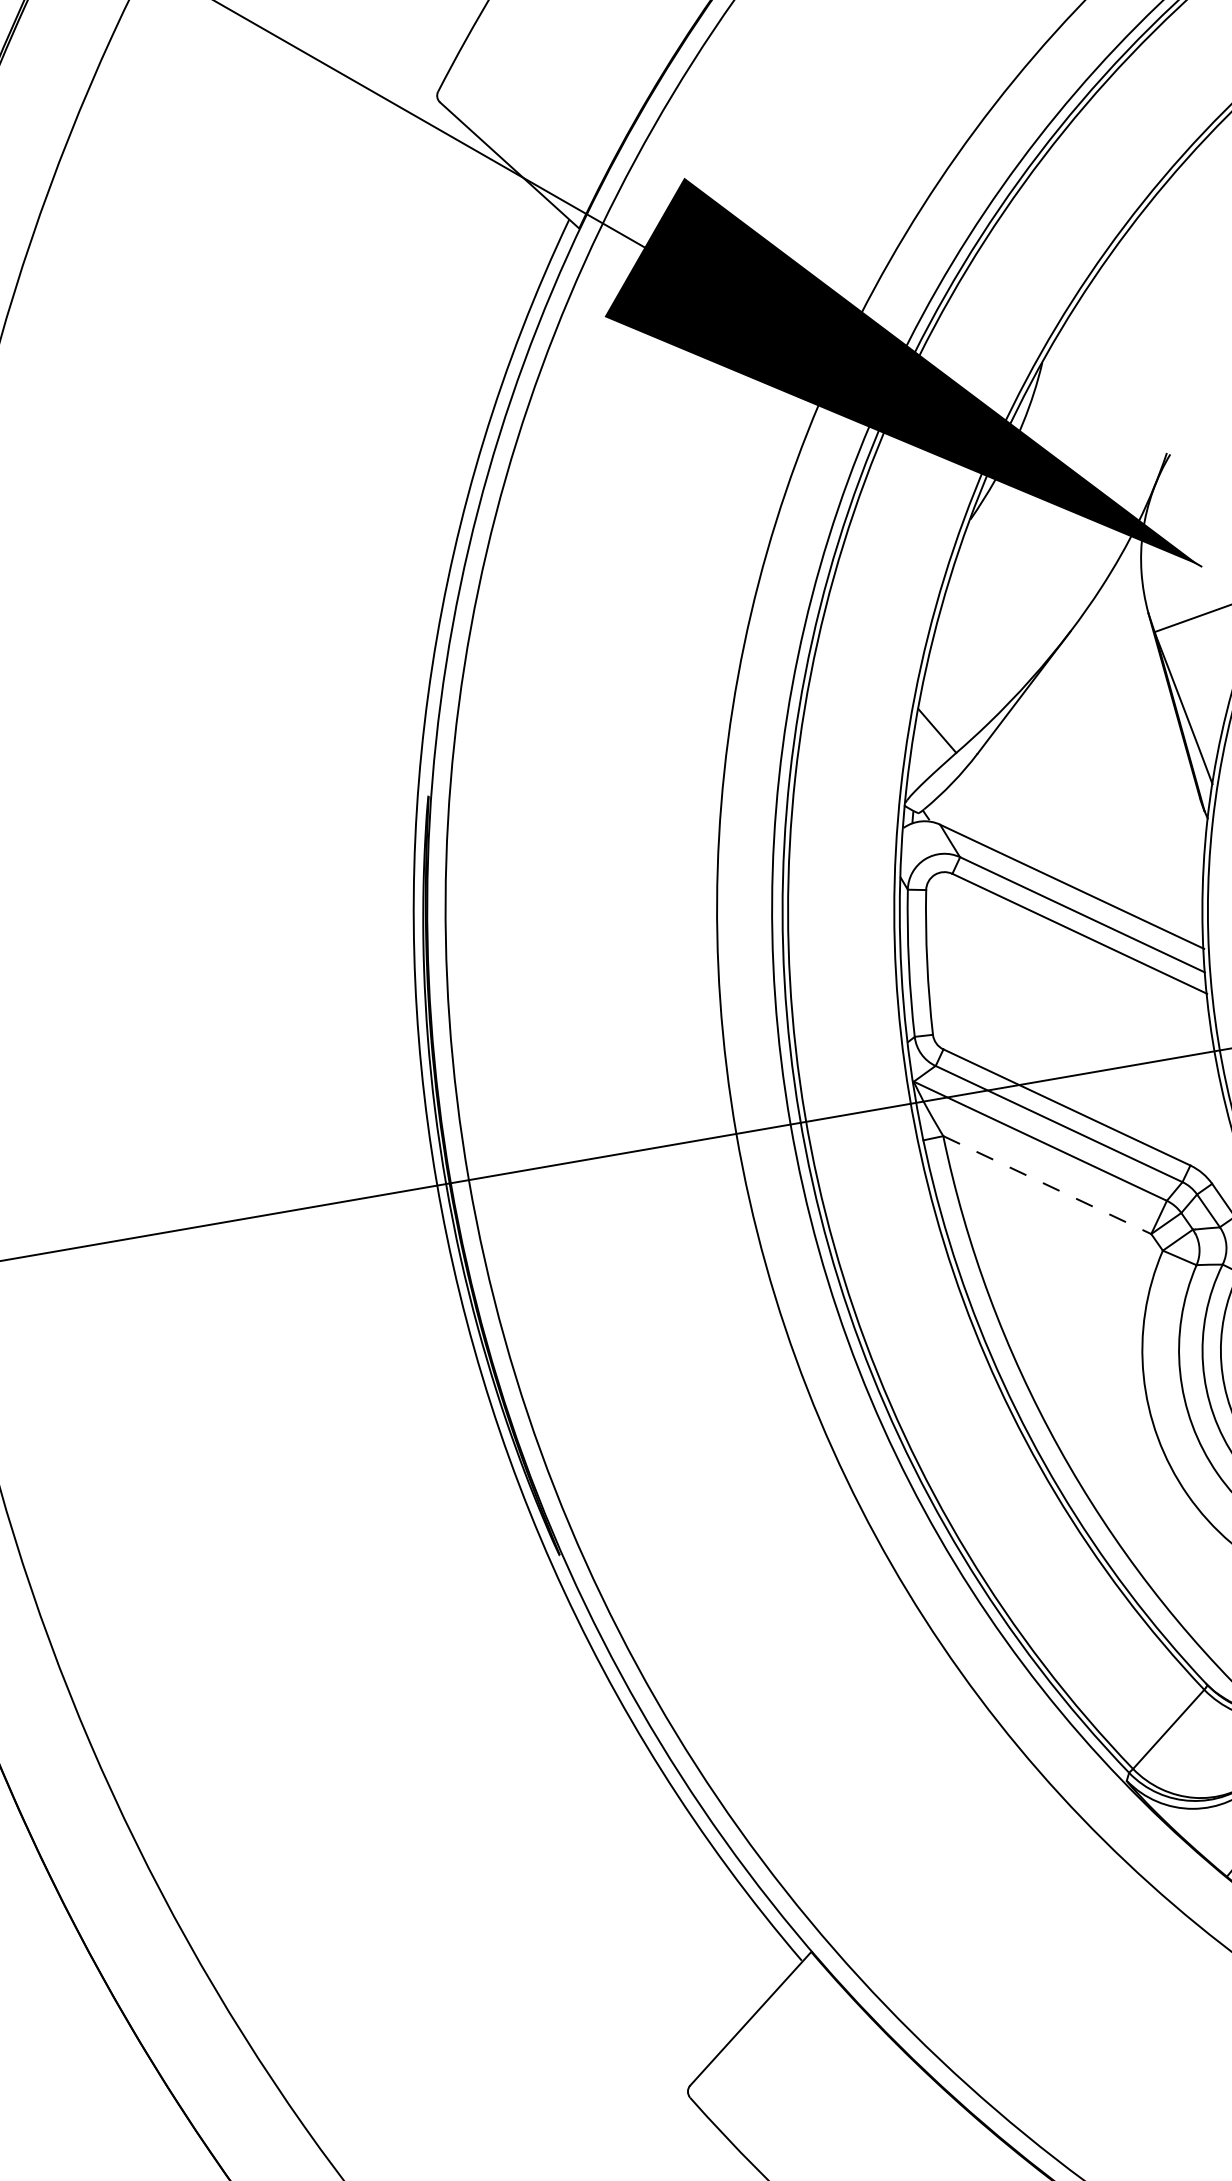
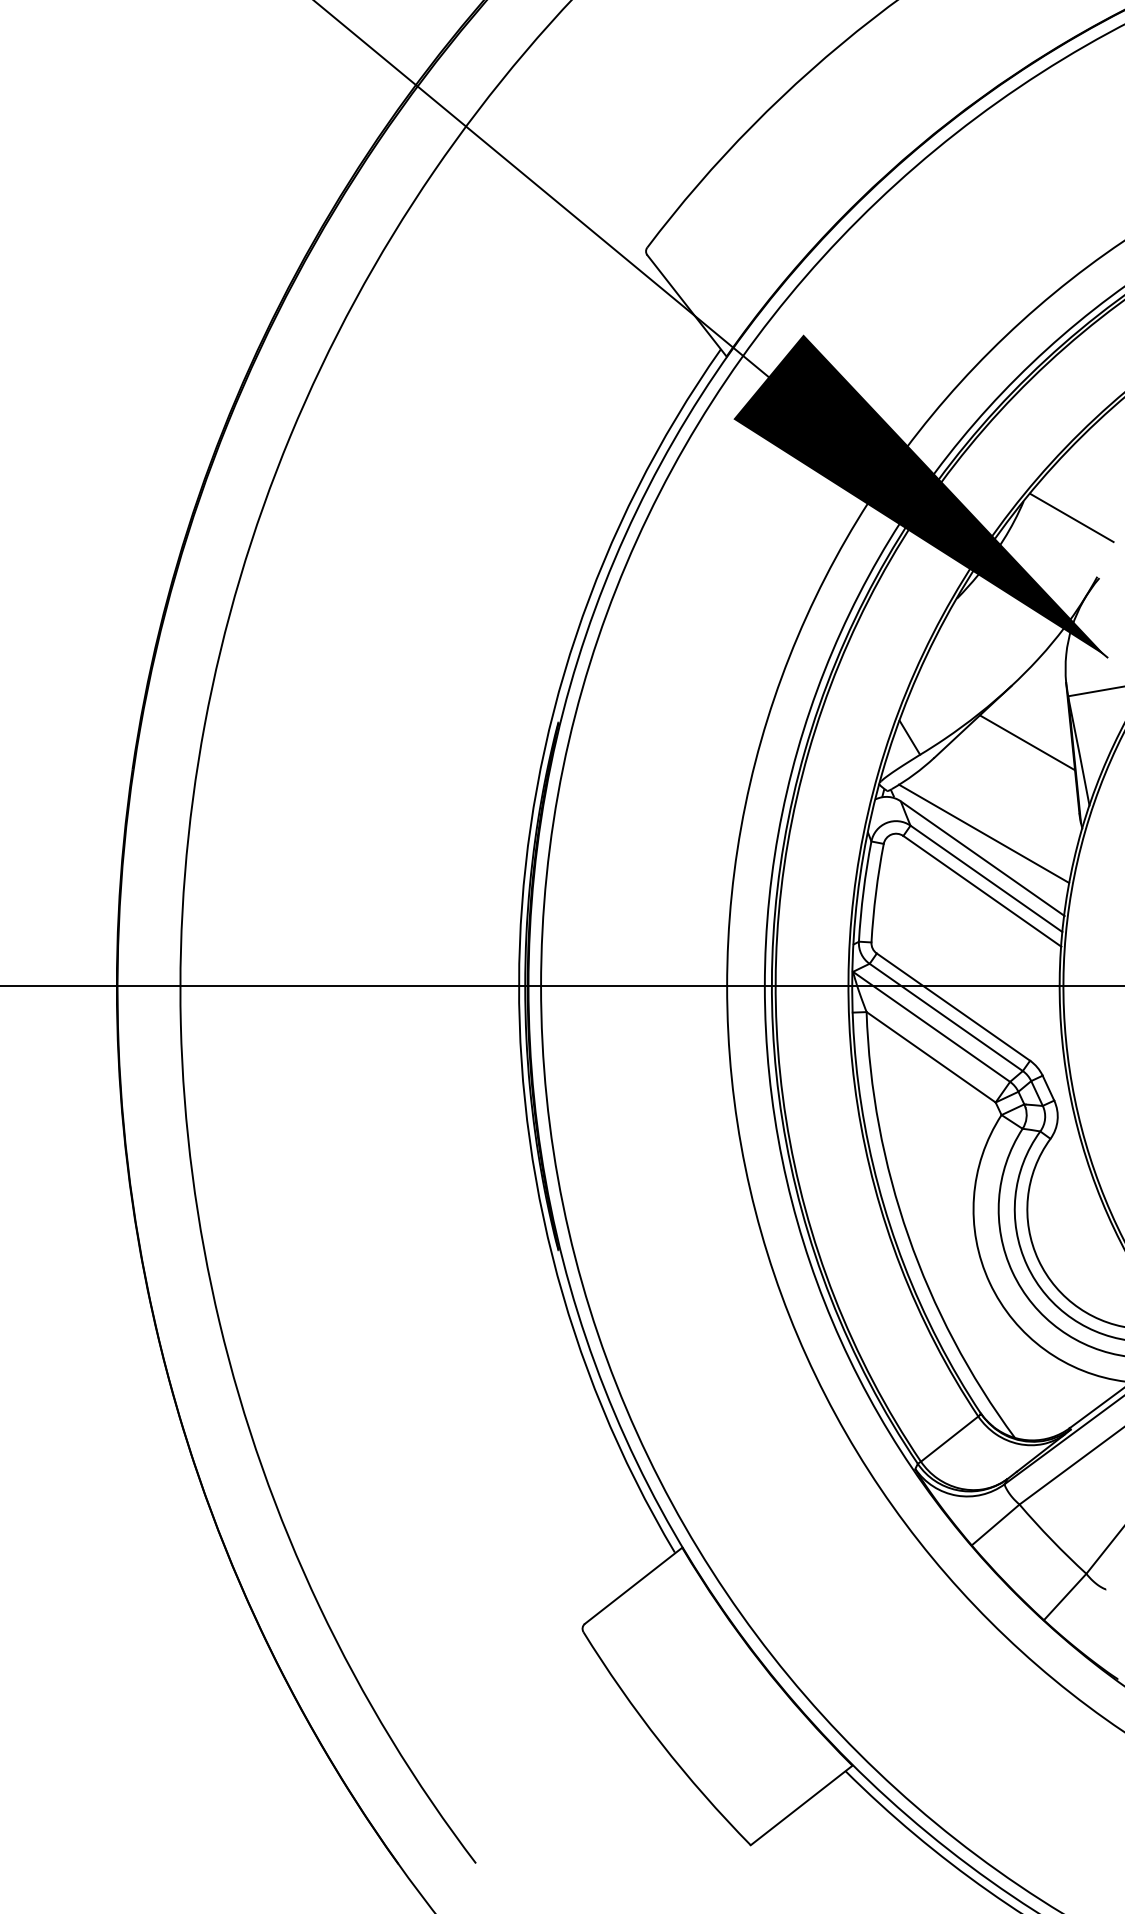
line: (1115, 374) -> (1071, 517), added
line: (1106, 708) -> (1026, 742), added
line: (1066, 850) -> (983, 833), added
line: (1047, 1185) -> (931, 1057), dashed -> solid

